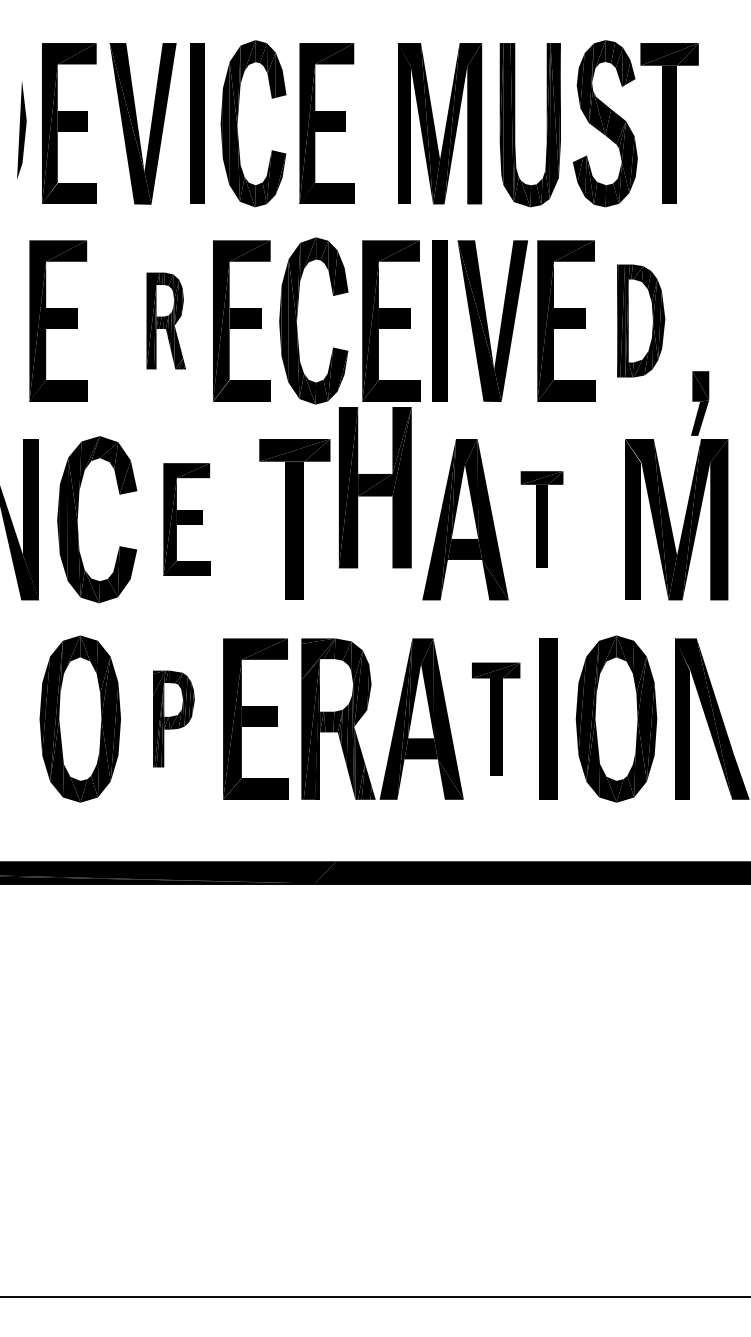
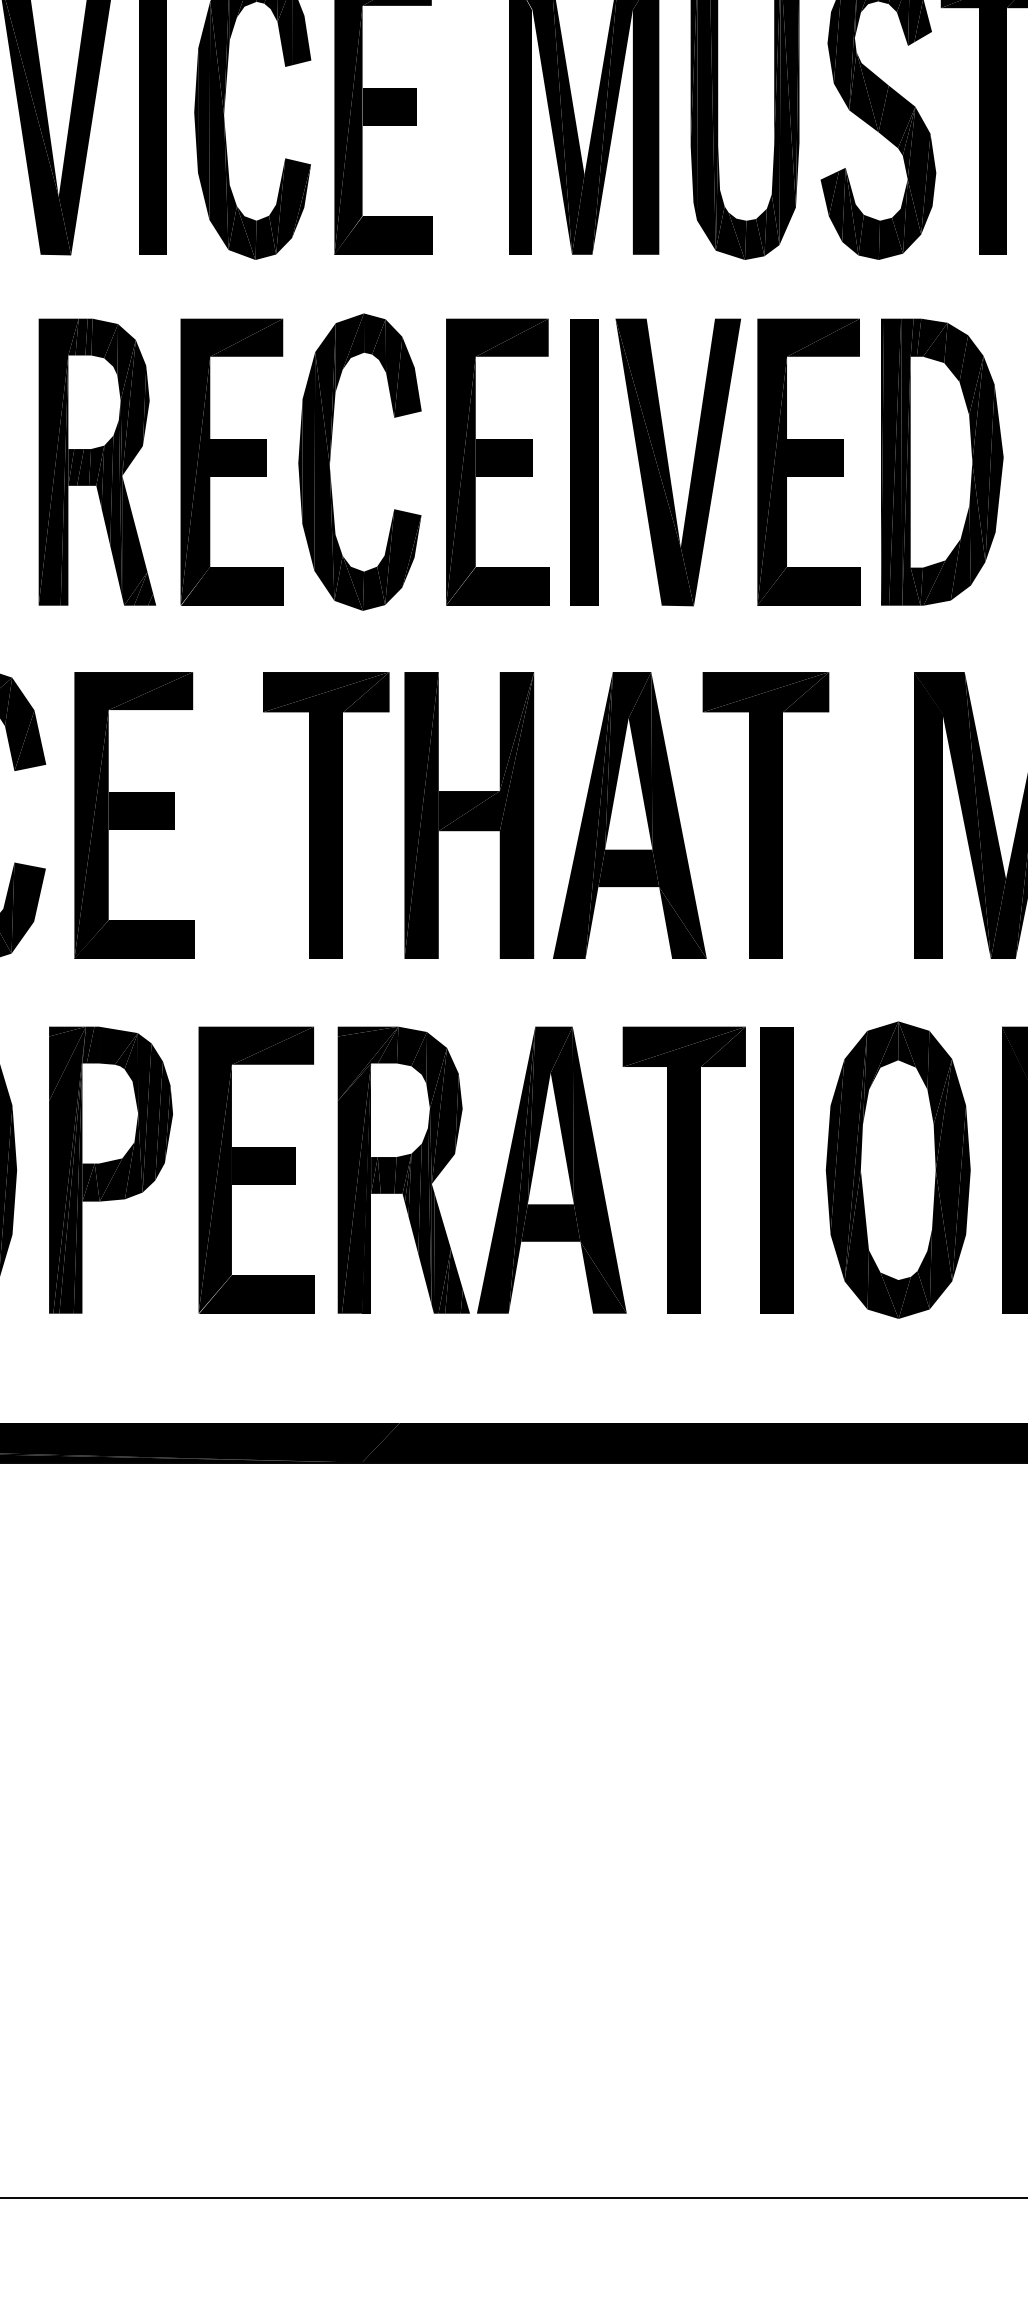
part: (166, 320) -> (97, 461), size x1.67
part: (640, 320) -> (940, 461), size x1.43
part: (374, 487) -> (467, 815), moved
part: (186, 519) -> (133, 815), size x1.43
part: (541, 519) -> (764, 815), size x1.67
part: (173, 718) -> (110, 1169), size x1.67
part: (495, 718) -> (683, 1169), size x1.43

